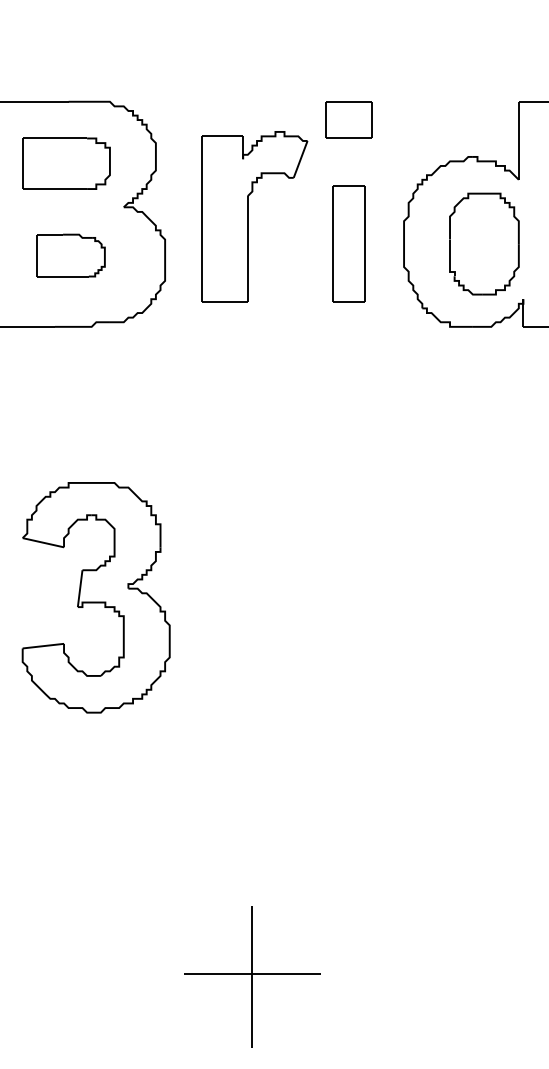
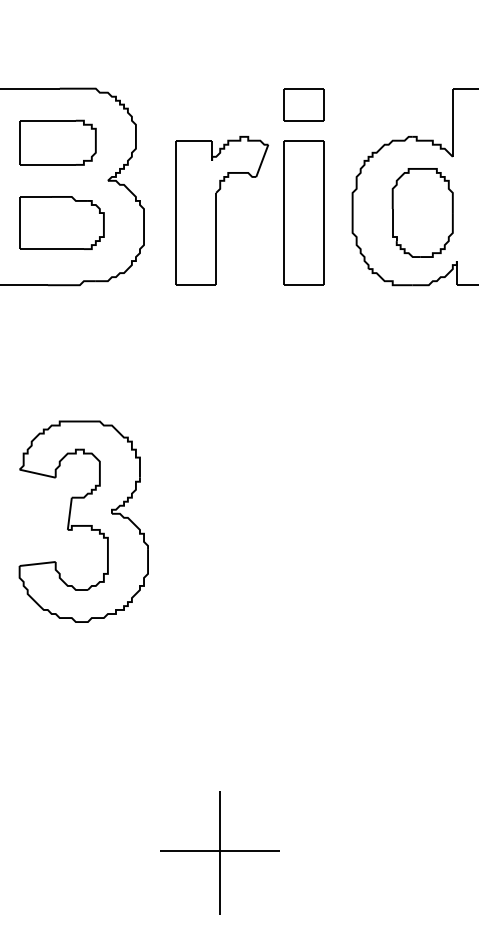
part: (254, 216) -> (222, 210), moved
part: (348, 243) -> (304, 212), size x1.43
part: (71, 255) -> (62, 222), size x1.43

